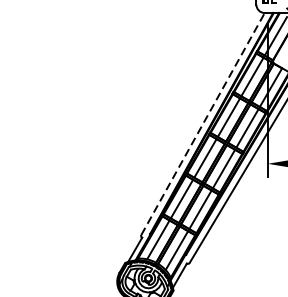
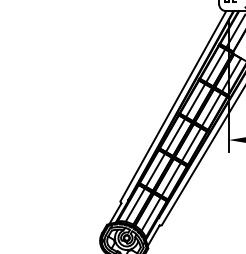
line: (203, 124) -> (173, 106), dashed -> solid

